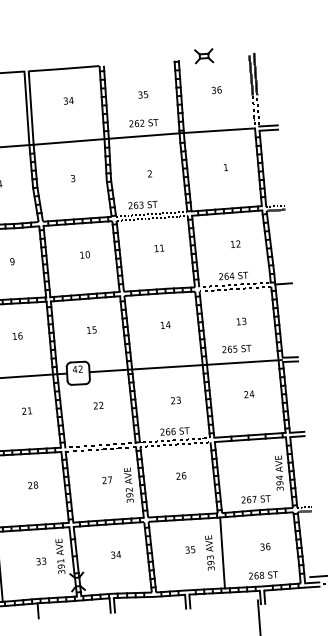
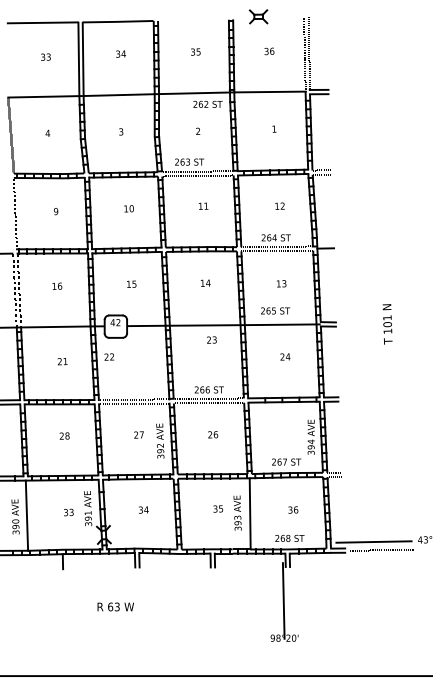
text: (143, 122) -> (207, 103), moved
text: (175, 399) -> (211, 339), moved
text: (98, 405) -> (109, 356), moved

